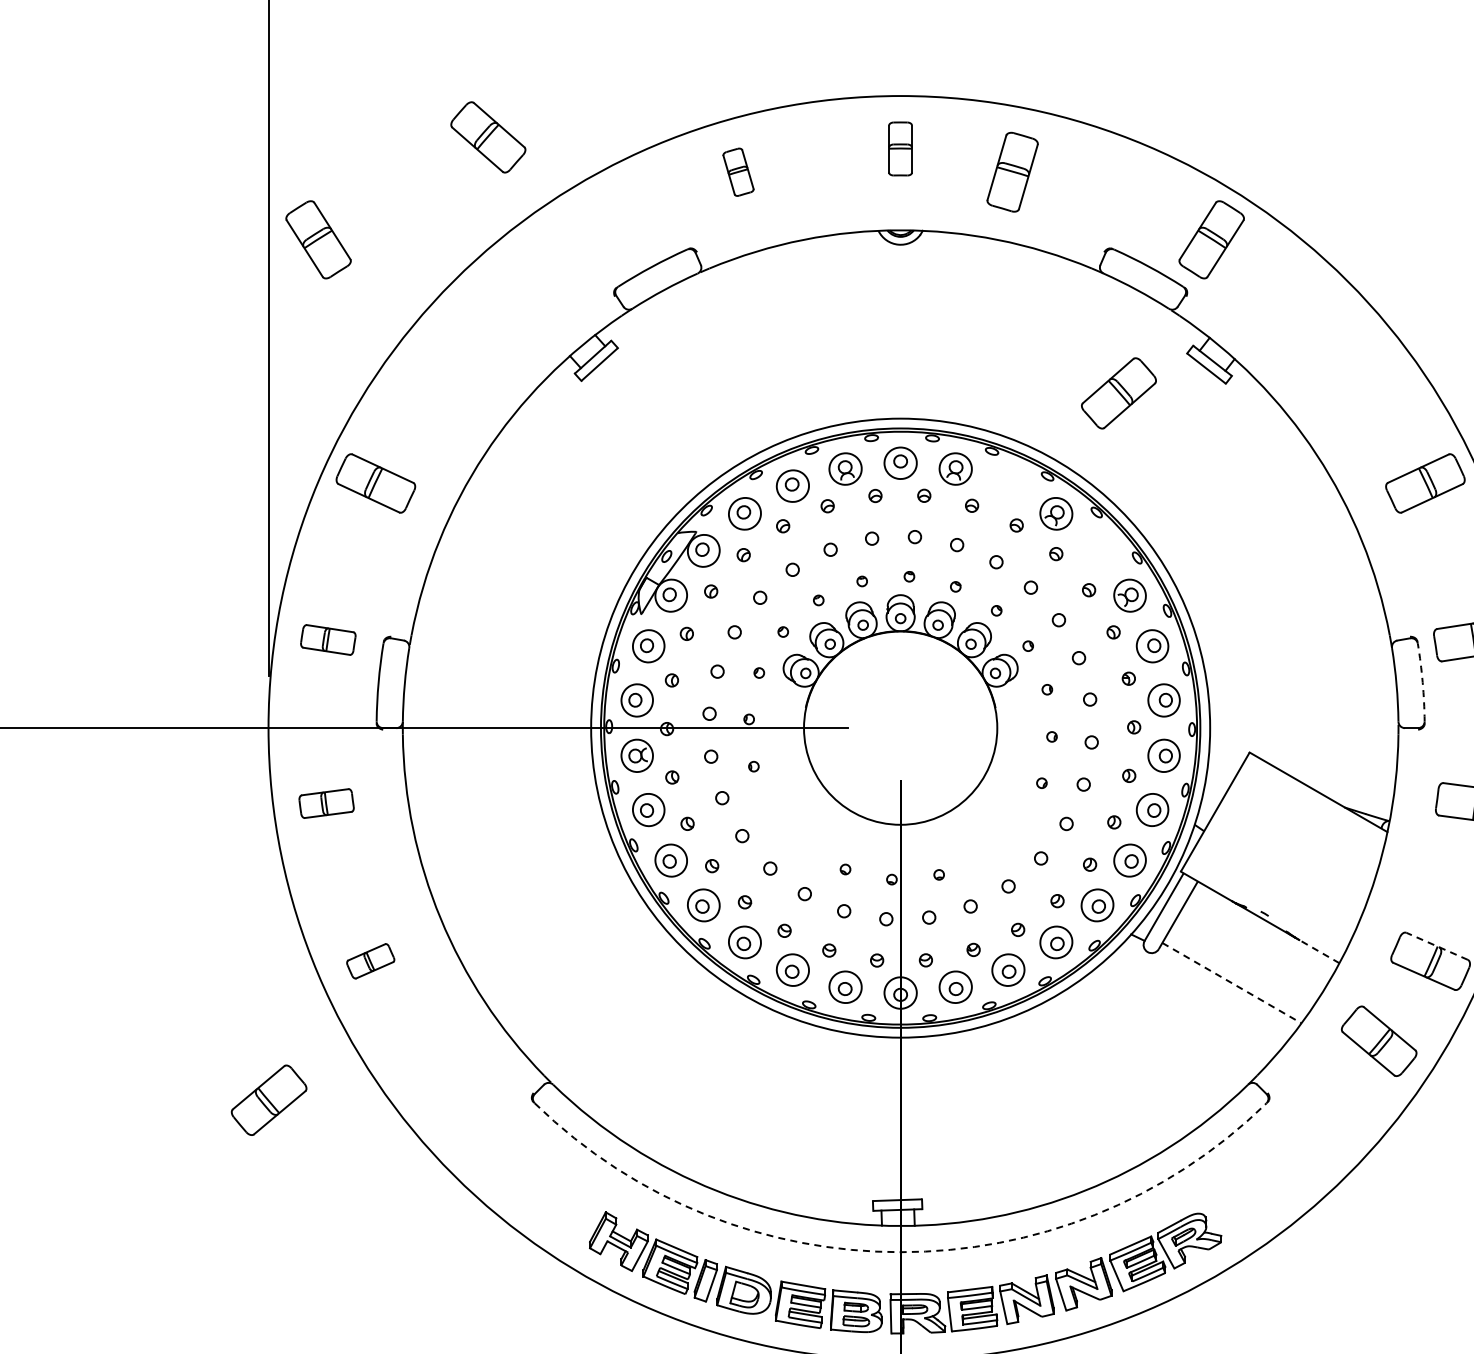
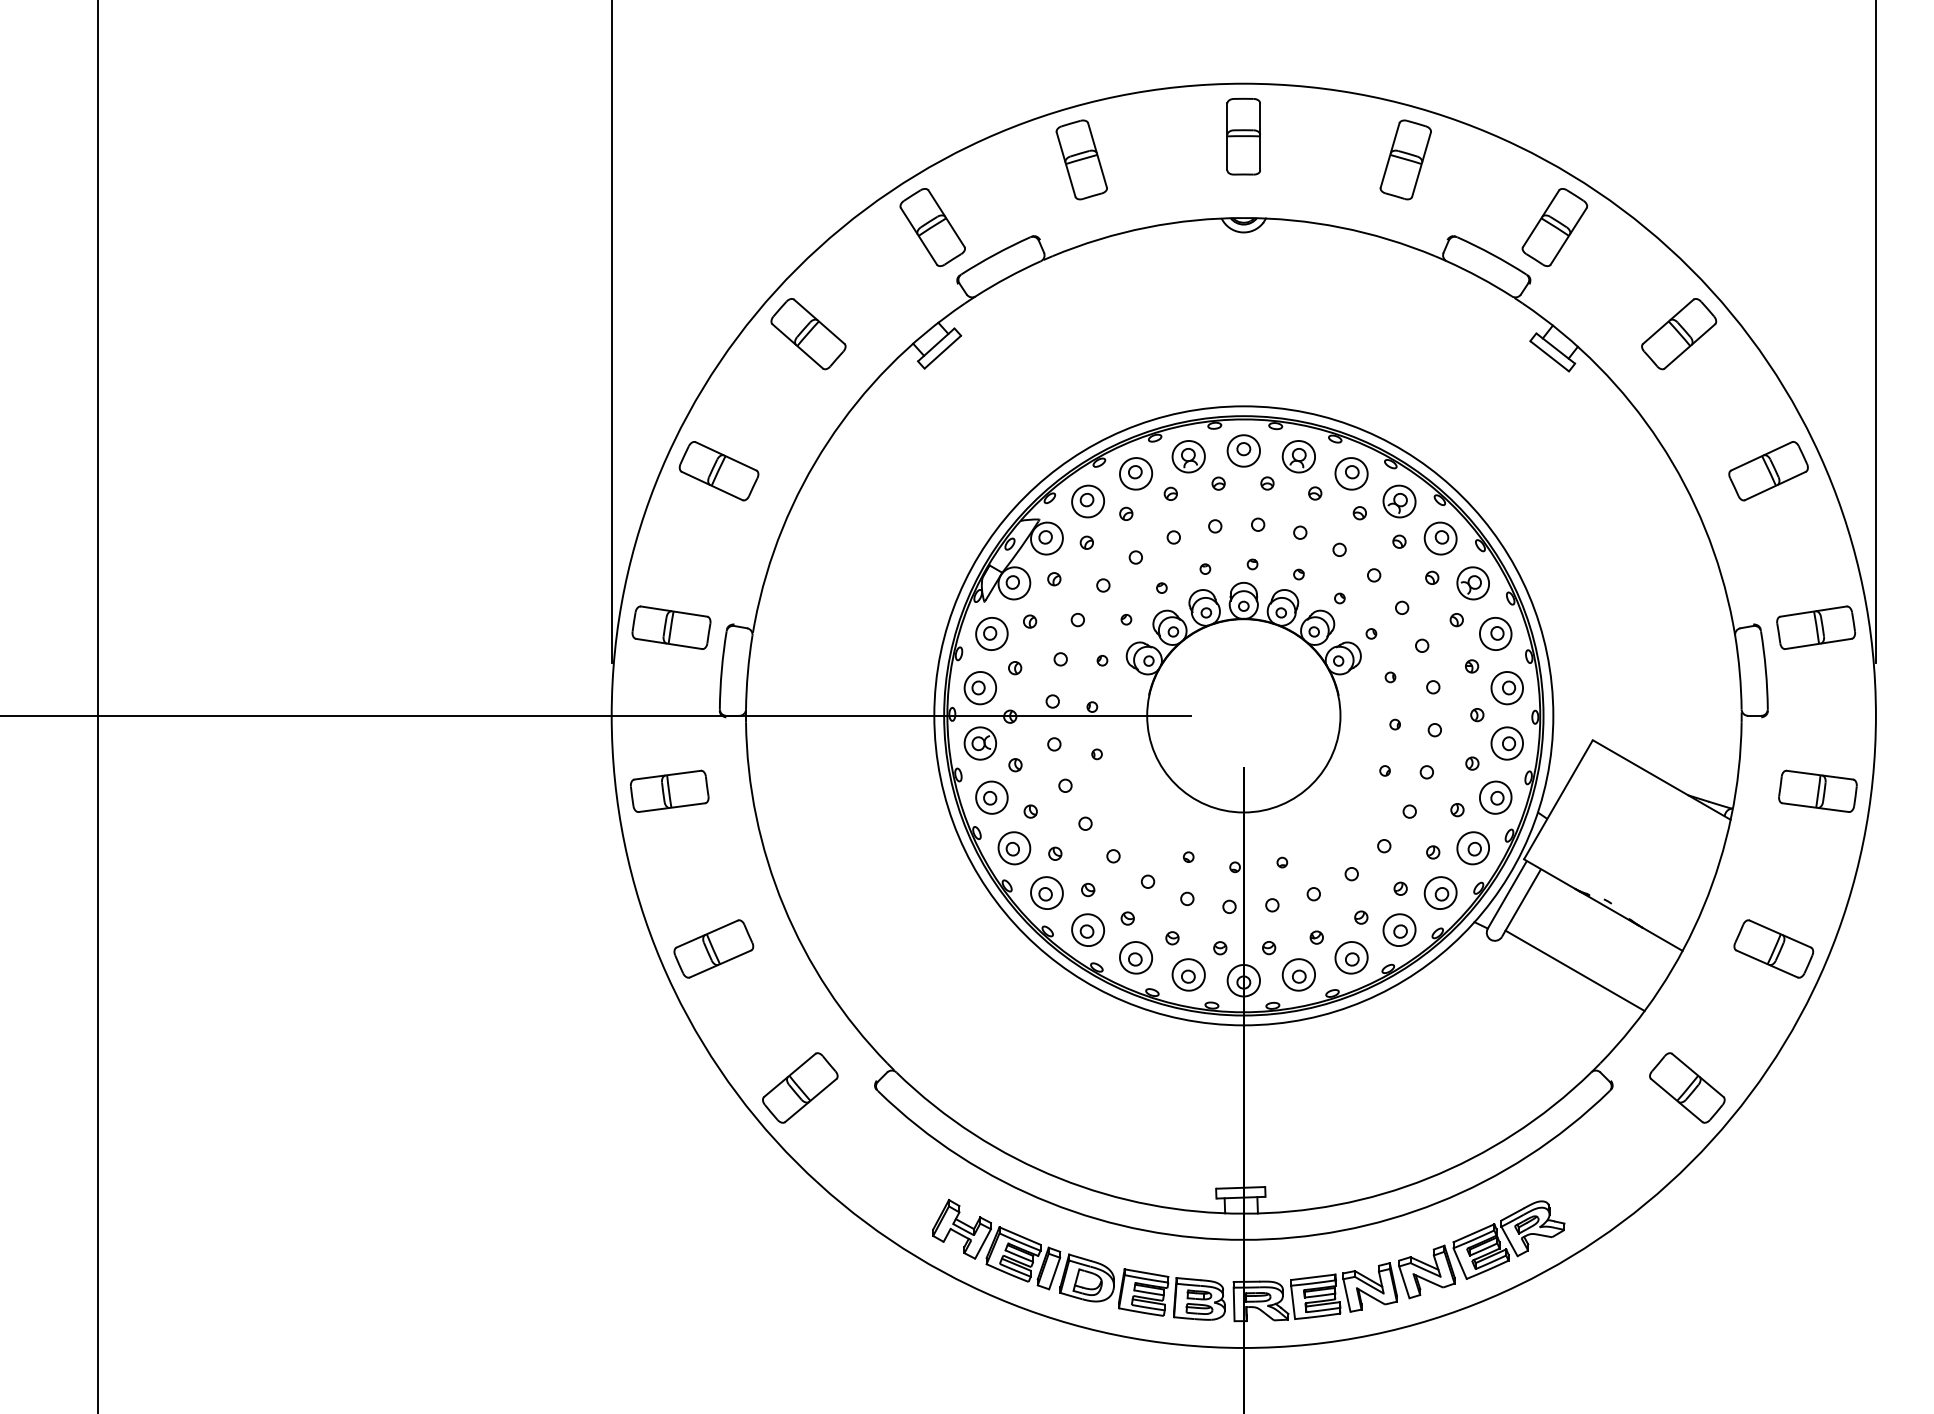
part: (488, 137) -> (808, 334), moved
part: (900, 148) -> (1243, 136), size x1.43
part: (738, 171) -> (1081, 159), size x1.67
part: (1012, 171) -> (1405, 159), moved
part: (318, 239) -> (932, 227), moved
part: (1119, 393) -> (1679, 334), moved
part: (1008, 485) -> (1351, 473), added
part: (1097, 550) -> (1440, 538), added
part: (328, 639) -> (671, 627), size x1.43
arc: (1422, 682) -> (1765, 670), dashed -> solid
part: (326, 802) -> (669, 790), size x1.43
line: (1437, 946) -> (1780, 934), dashed -> solid
line: (1319, 951) -> (1662, 939), dashed -> solid
part: (370, 960) -> (713, 948), size x1.67
line: (1232, 983) -> (1575, 971), dashed -> solid
part: (1379, 1040) -> (1687, 1087), moved
part: (269, 1099) -> (800, 1087), moved
arc: (900, 1251) -> (1243, 1239), dashed -> solid

